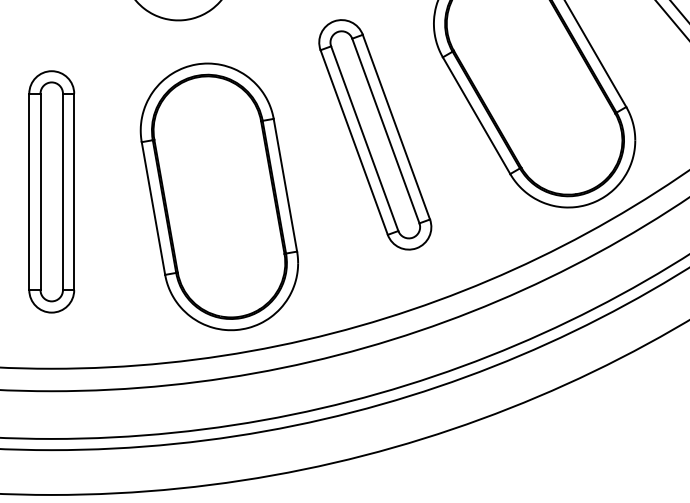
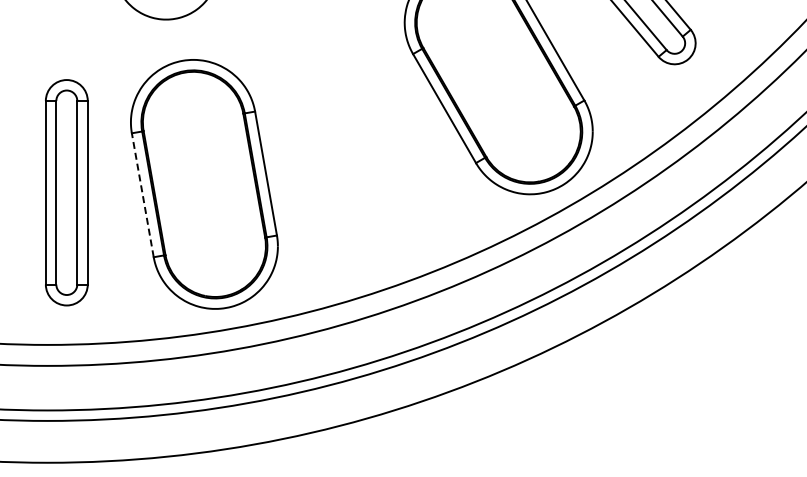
part: (374, 134) -> (349, 126), removed
part: (51, 191) -> (66, 192), moved
line: (153, 208) -> (142, 195), solid -> dashed

